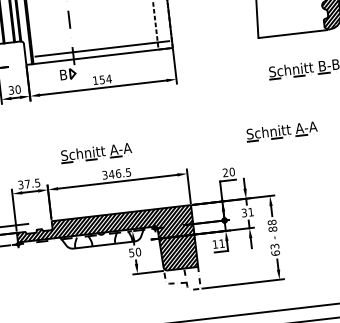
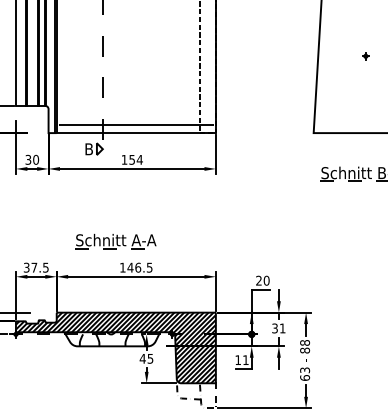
part: (281, 131) -> (327, 241), removed
text: (104, 175) -> (122, 267), 346.5 -> 146.5
text: (134, 252) -> (146, 358), 50 -> 45

